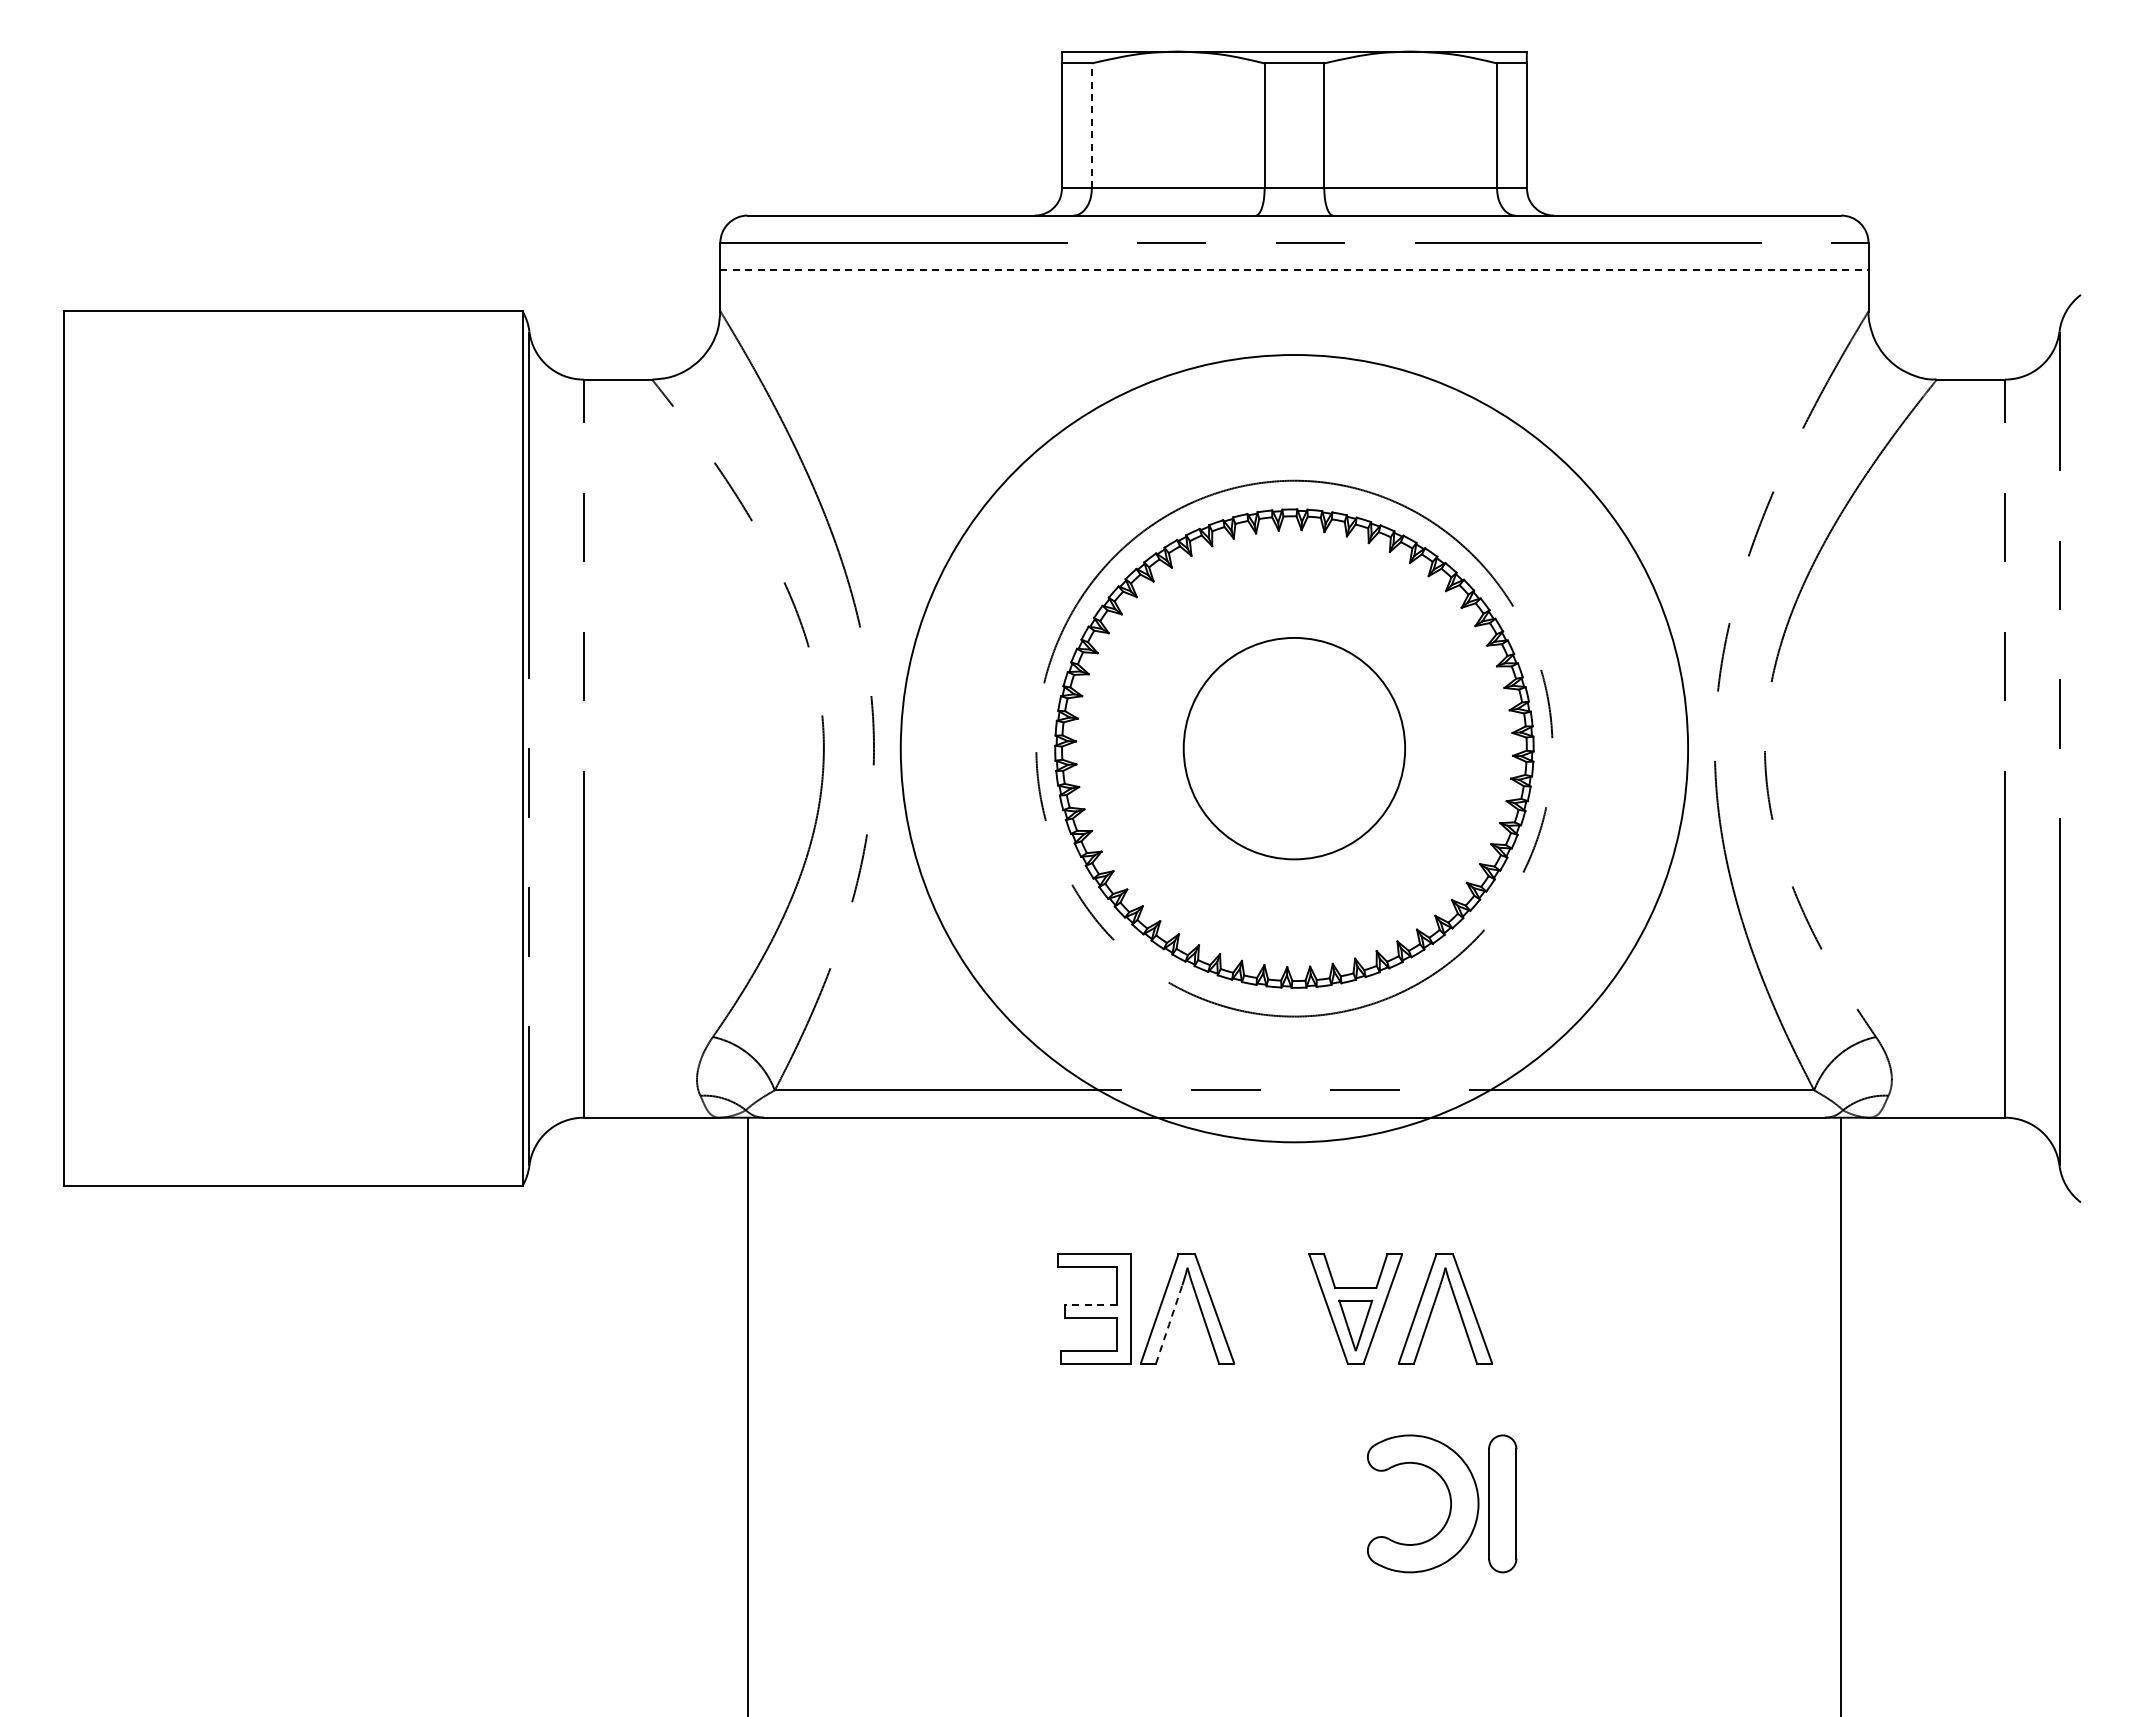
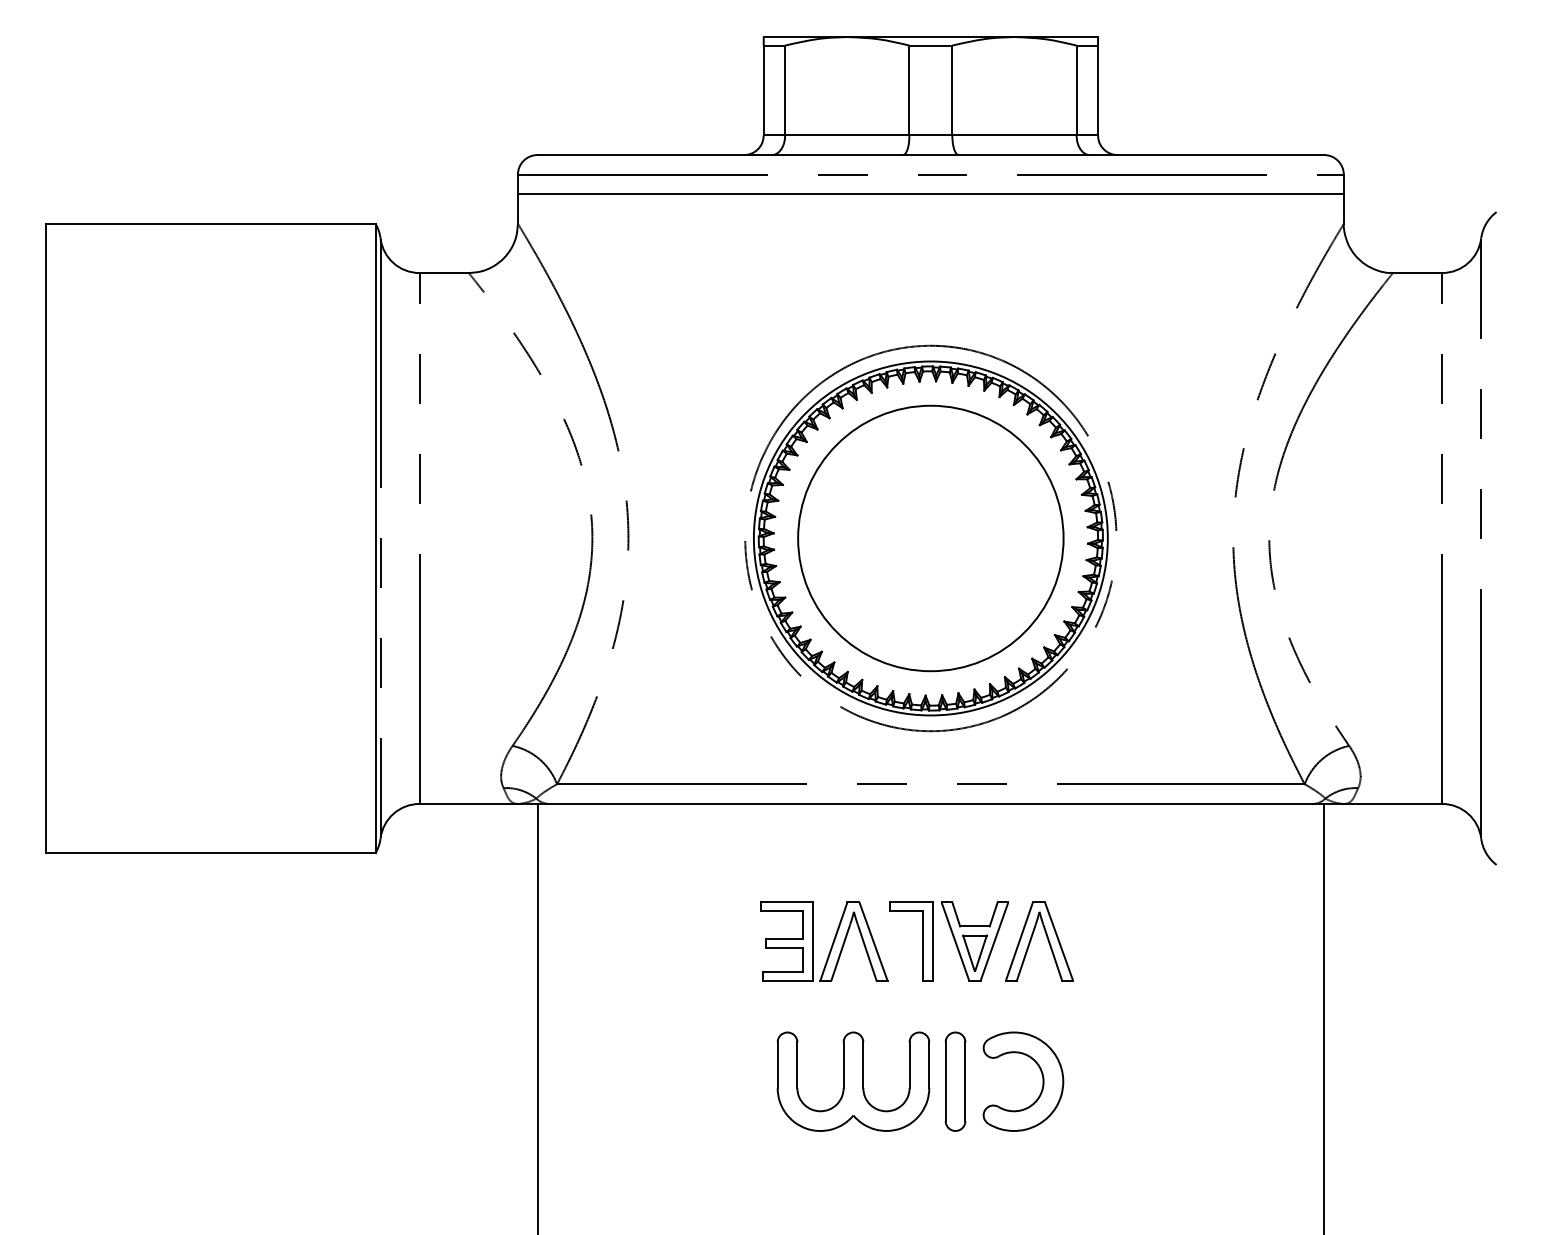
line: (1091, 125) -> (784, 90), dashed -> solid
line: (1294, 270) -> (930, 194), dashed -> solid
circle: (1293, 748) -> (930, 538), size x1.67
circle: (1294, 748) -> (930, 538), size x0.62
line: (1090, 1304) -> (784, 938), dashed -> solid
part: (1283, 1308) -> (922, 941), added
line: (1169, 1324) -> (840, 952), dashed -> solid
part: (1186, 1503) -> (853, 1081), added
part: (1502, 1503) -> (955, 1081), moved

